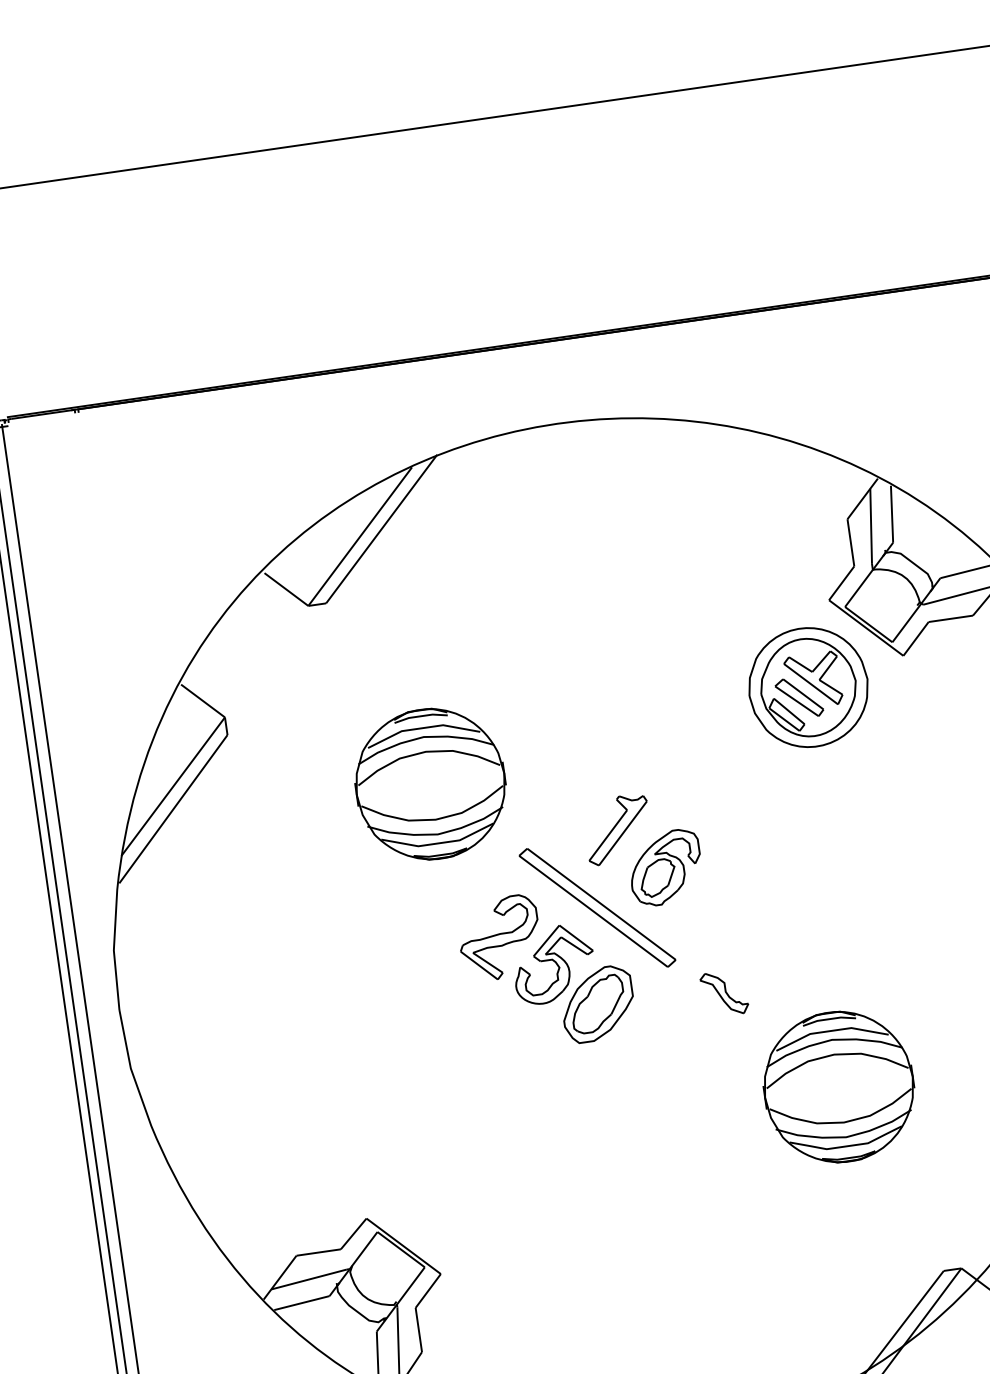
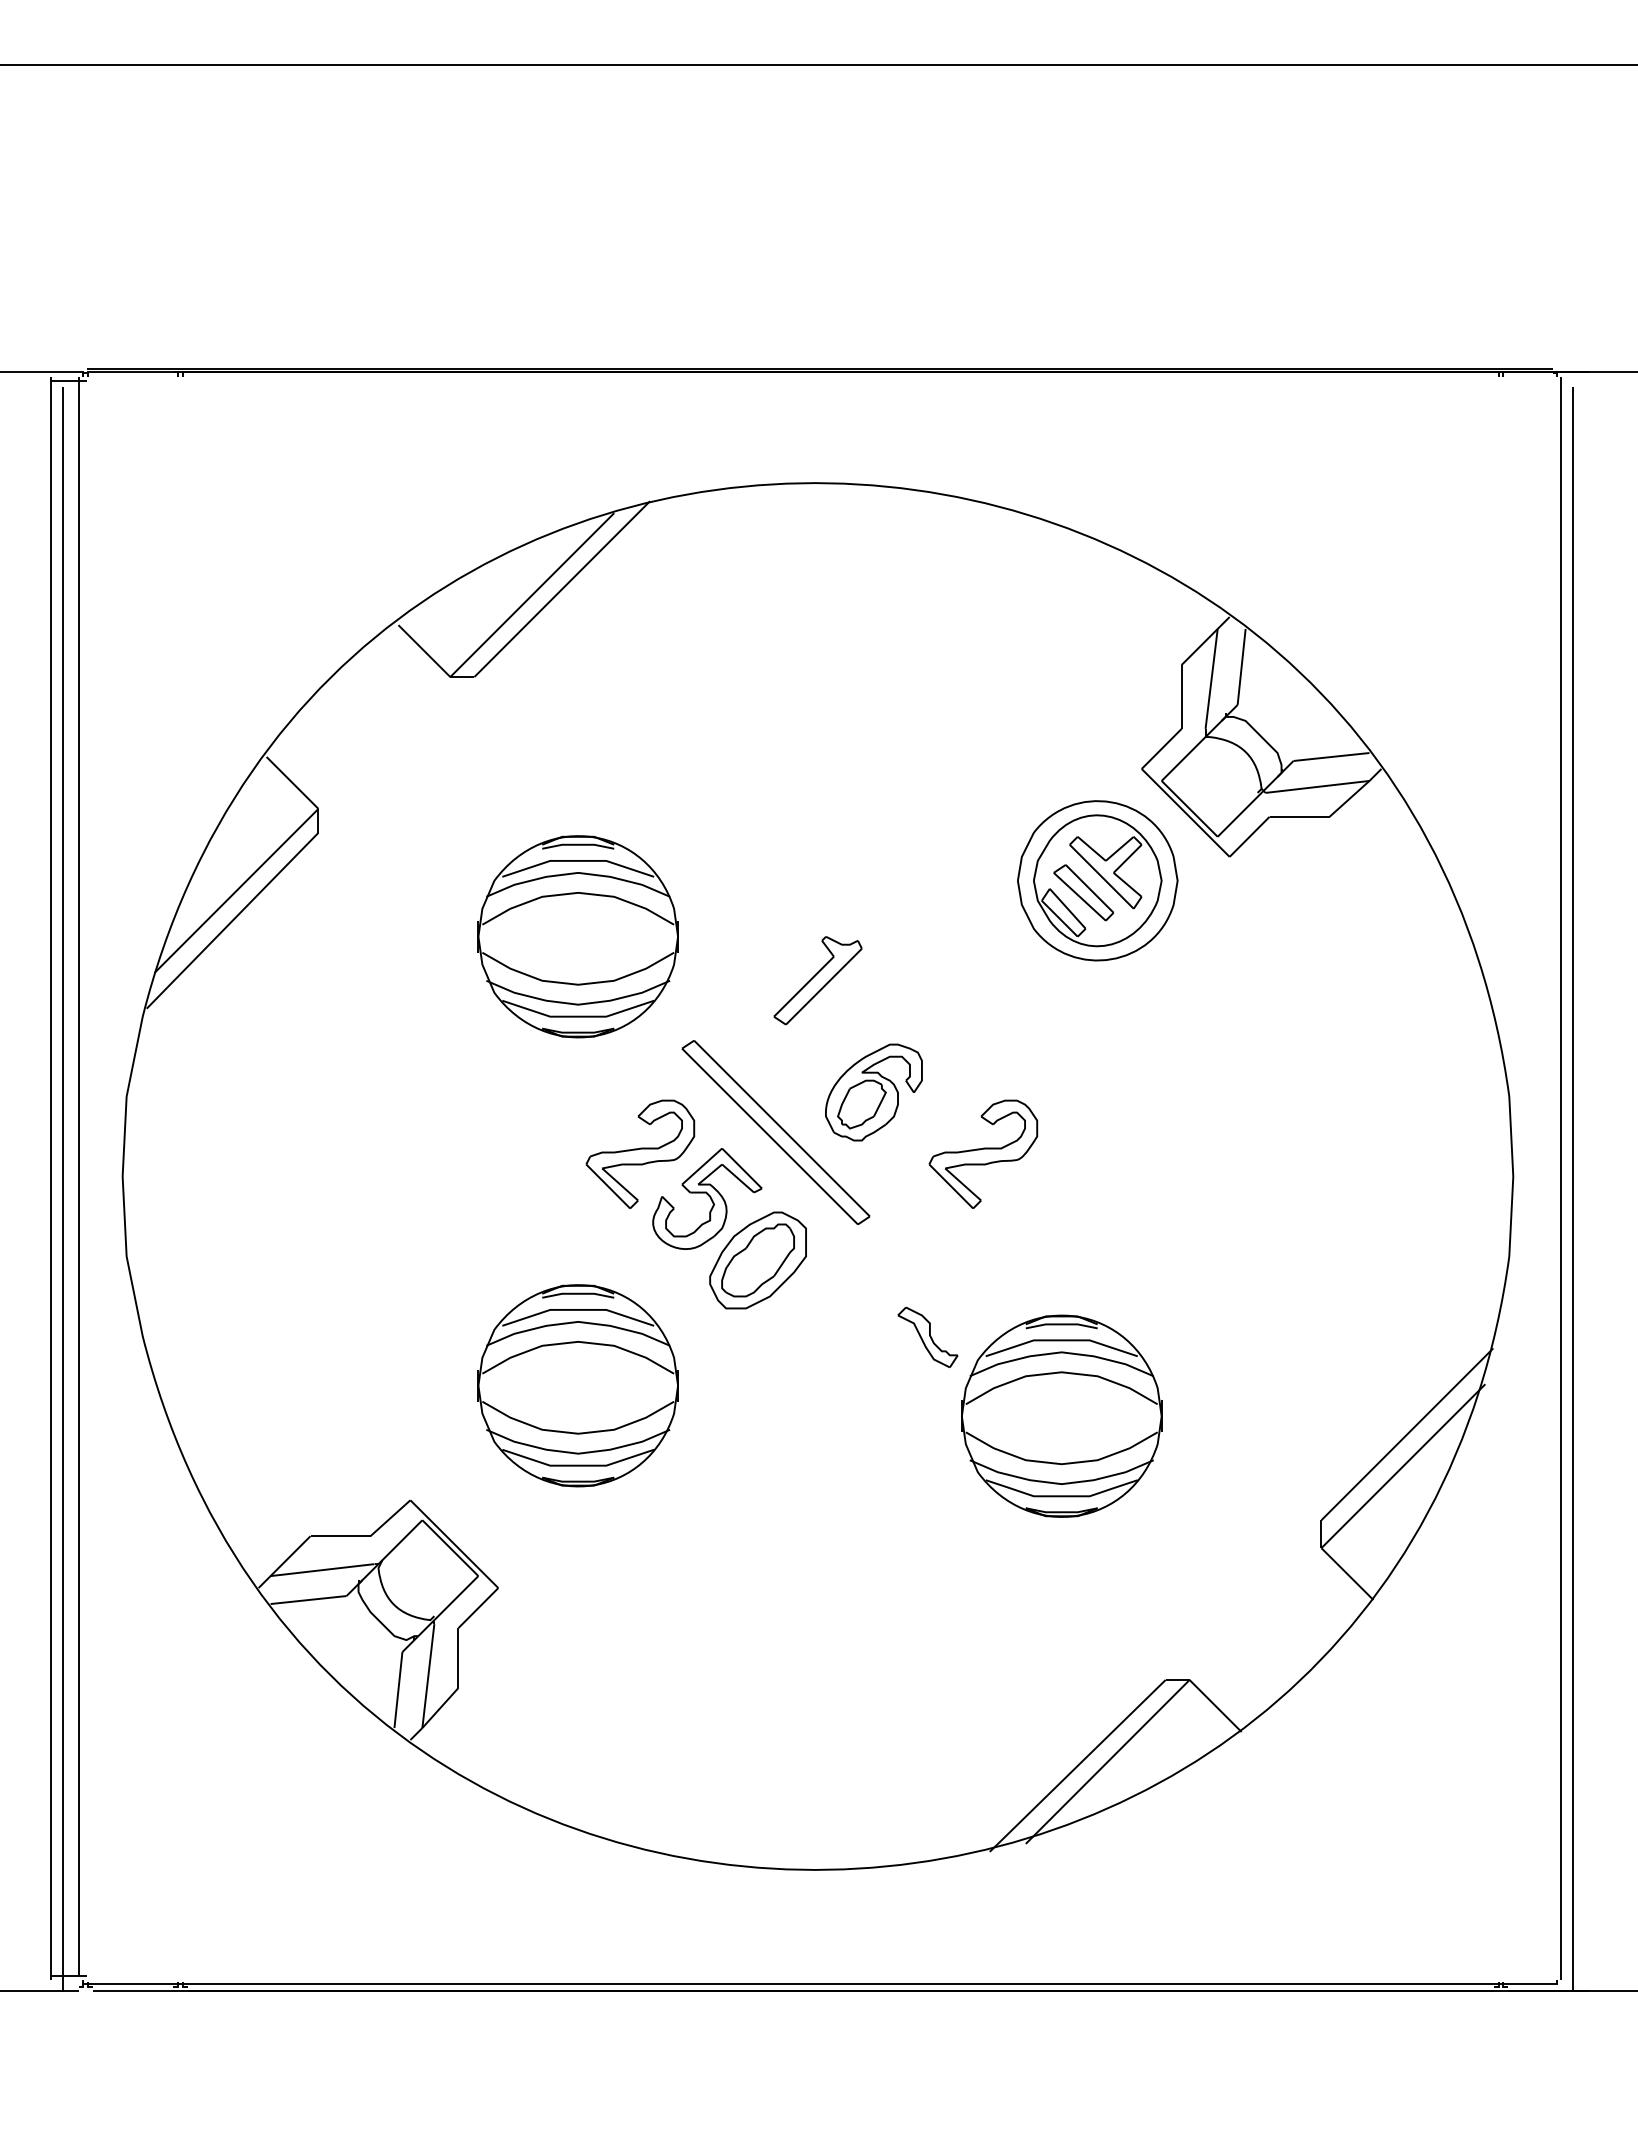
part: (617, 829) -> (817, 980), moved
part: (753, 901) -> (983, 1153), added
part: (724, 993) -> (927, 1337), moved
part: (477, 1115) -> (577, 1385), added

